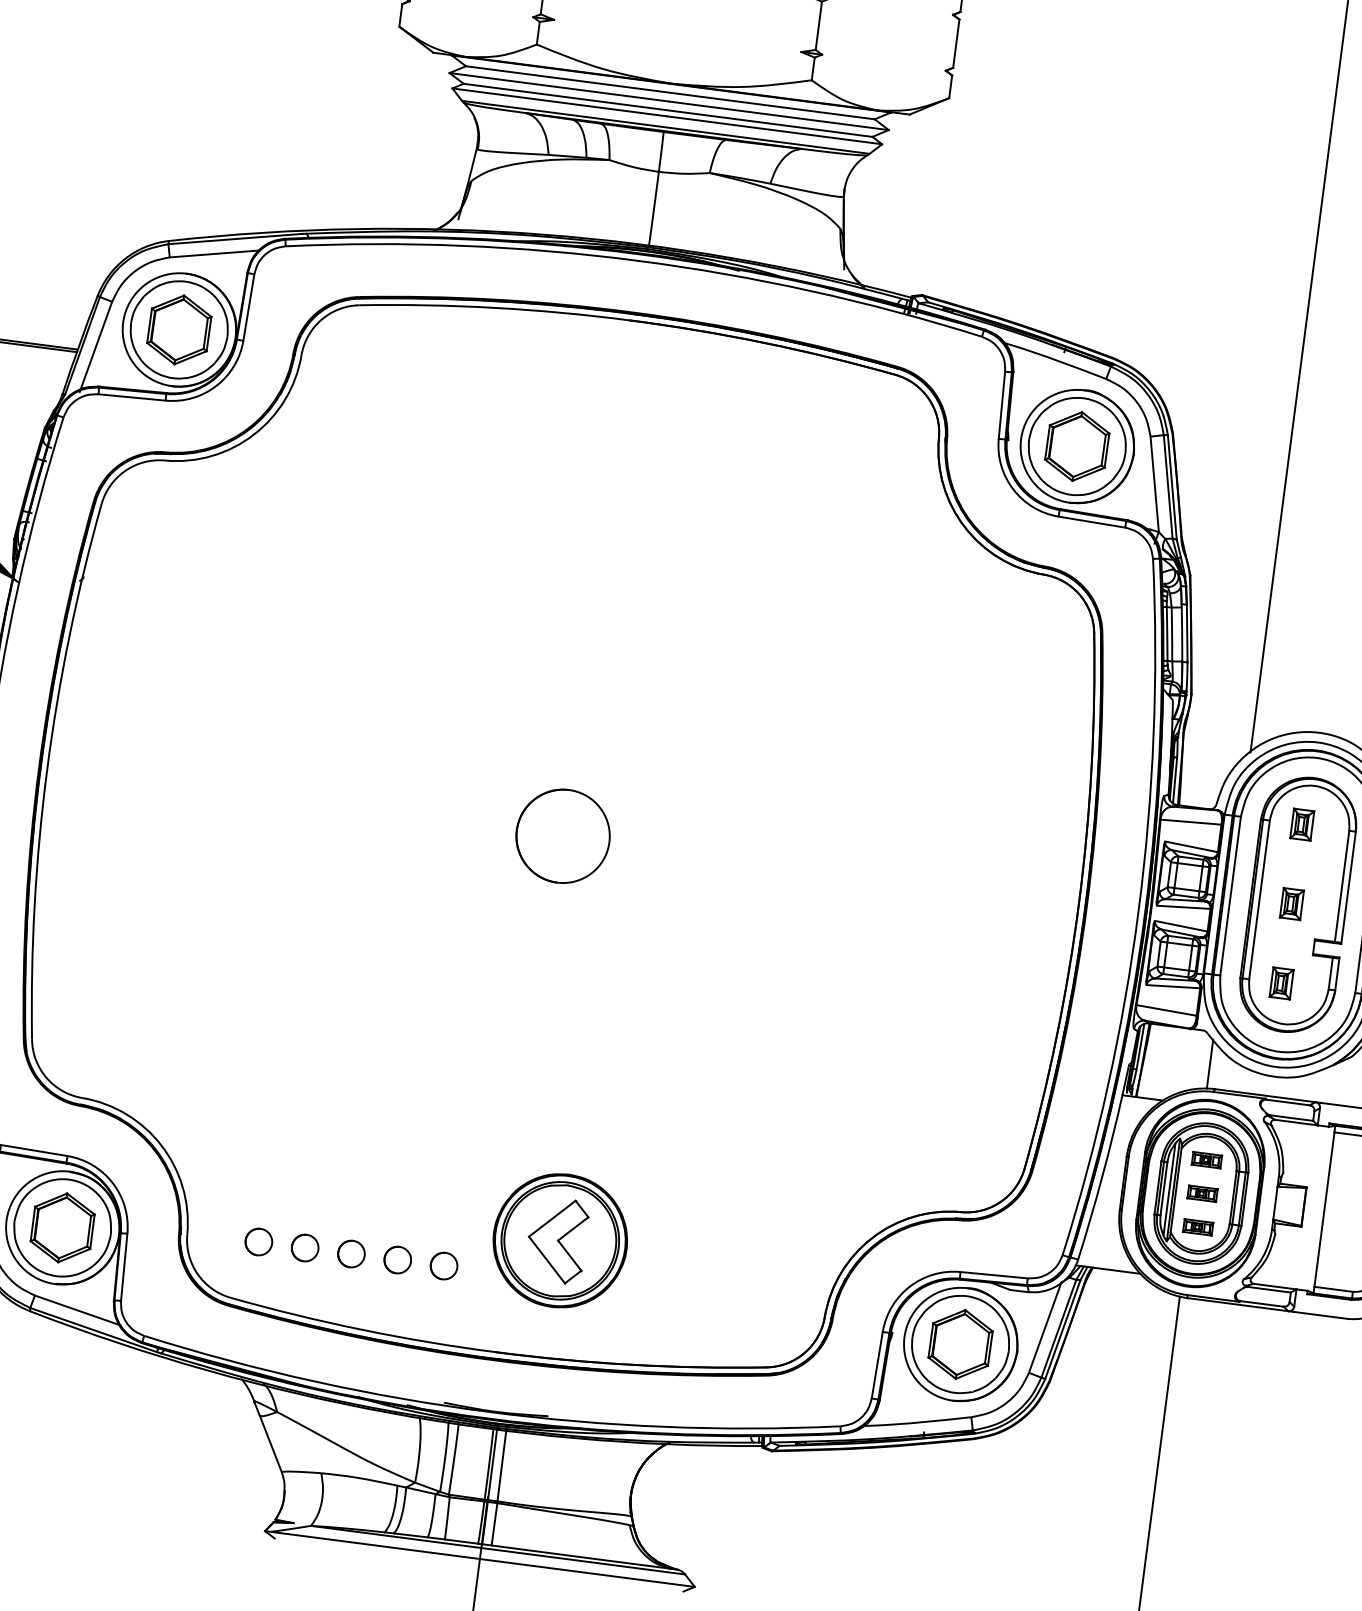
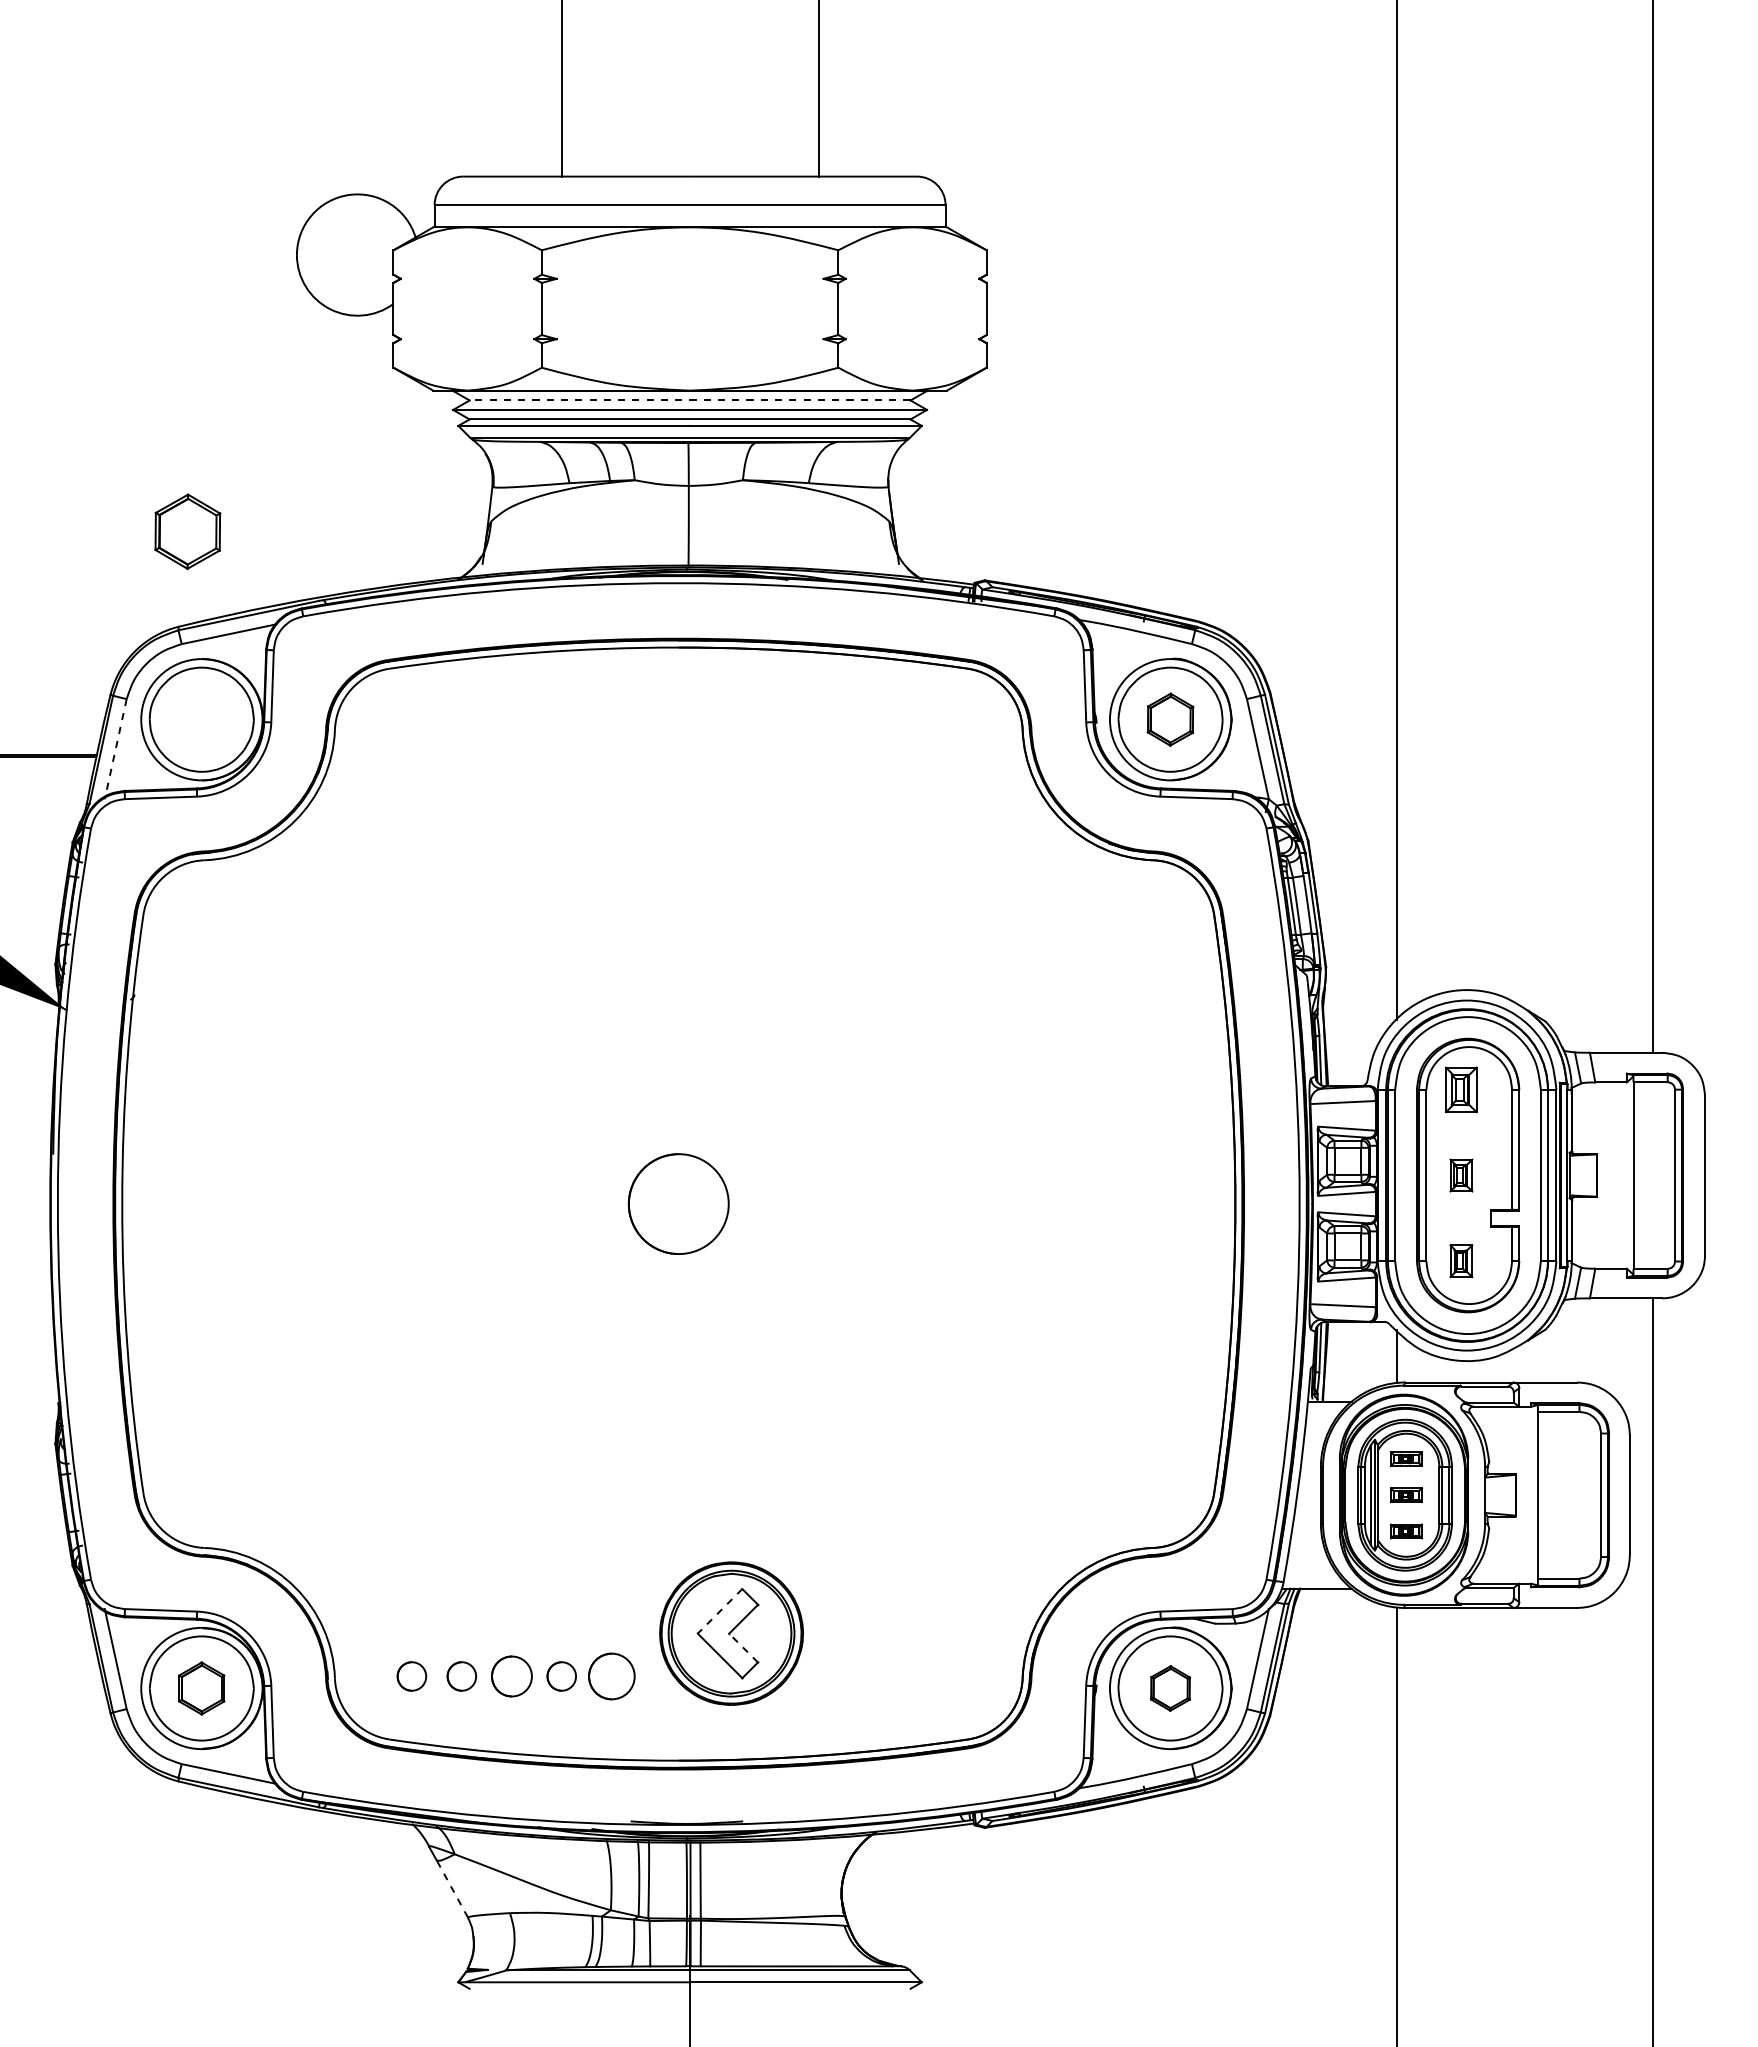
line: (669, 92) -> (689, 400), solid -> dashed
part: (179, 329) -> (187, 531), moved
line: (95, 347) -> (115, 749), solid -> dashed
part: (1077, 446) -> (1170, 719), size x0.7
part: (1302, 824) -> (1461, 1089), size x1.4
line: (552, 1218) -> (720, 1611), solid -> dashed
part: (62, 1227) -> (201, 1688), size x0.7
circle: (351, 1254) -> (511, 1676), size x1.4
line: (569, 1255) -> (743, 1647), solid -> dashed
circle: (443, 1266) -> (611, 1676), size x1.6
part: (960, 1344) -> (1170, 1688), size x0.6
line: (270, 1444) -> (452, 1889), solid -> dashed

